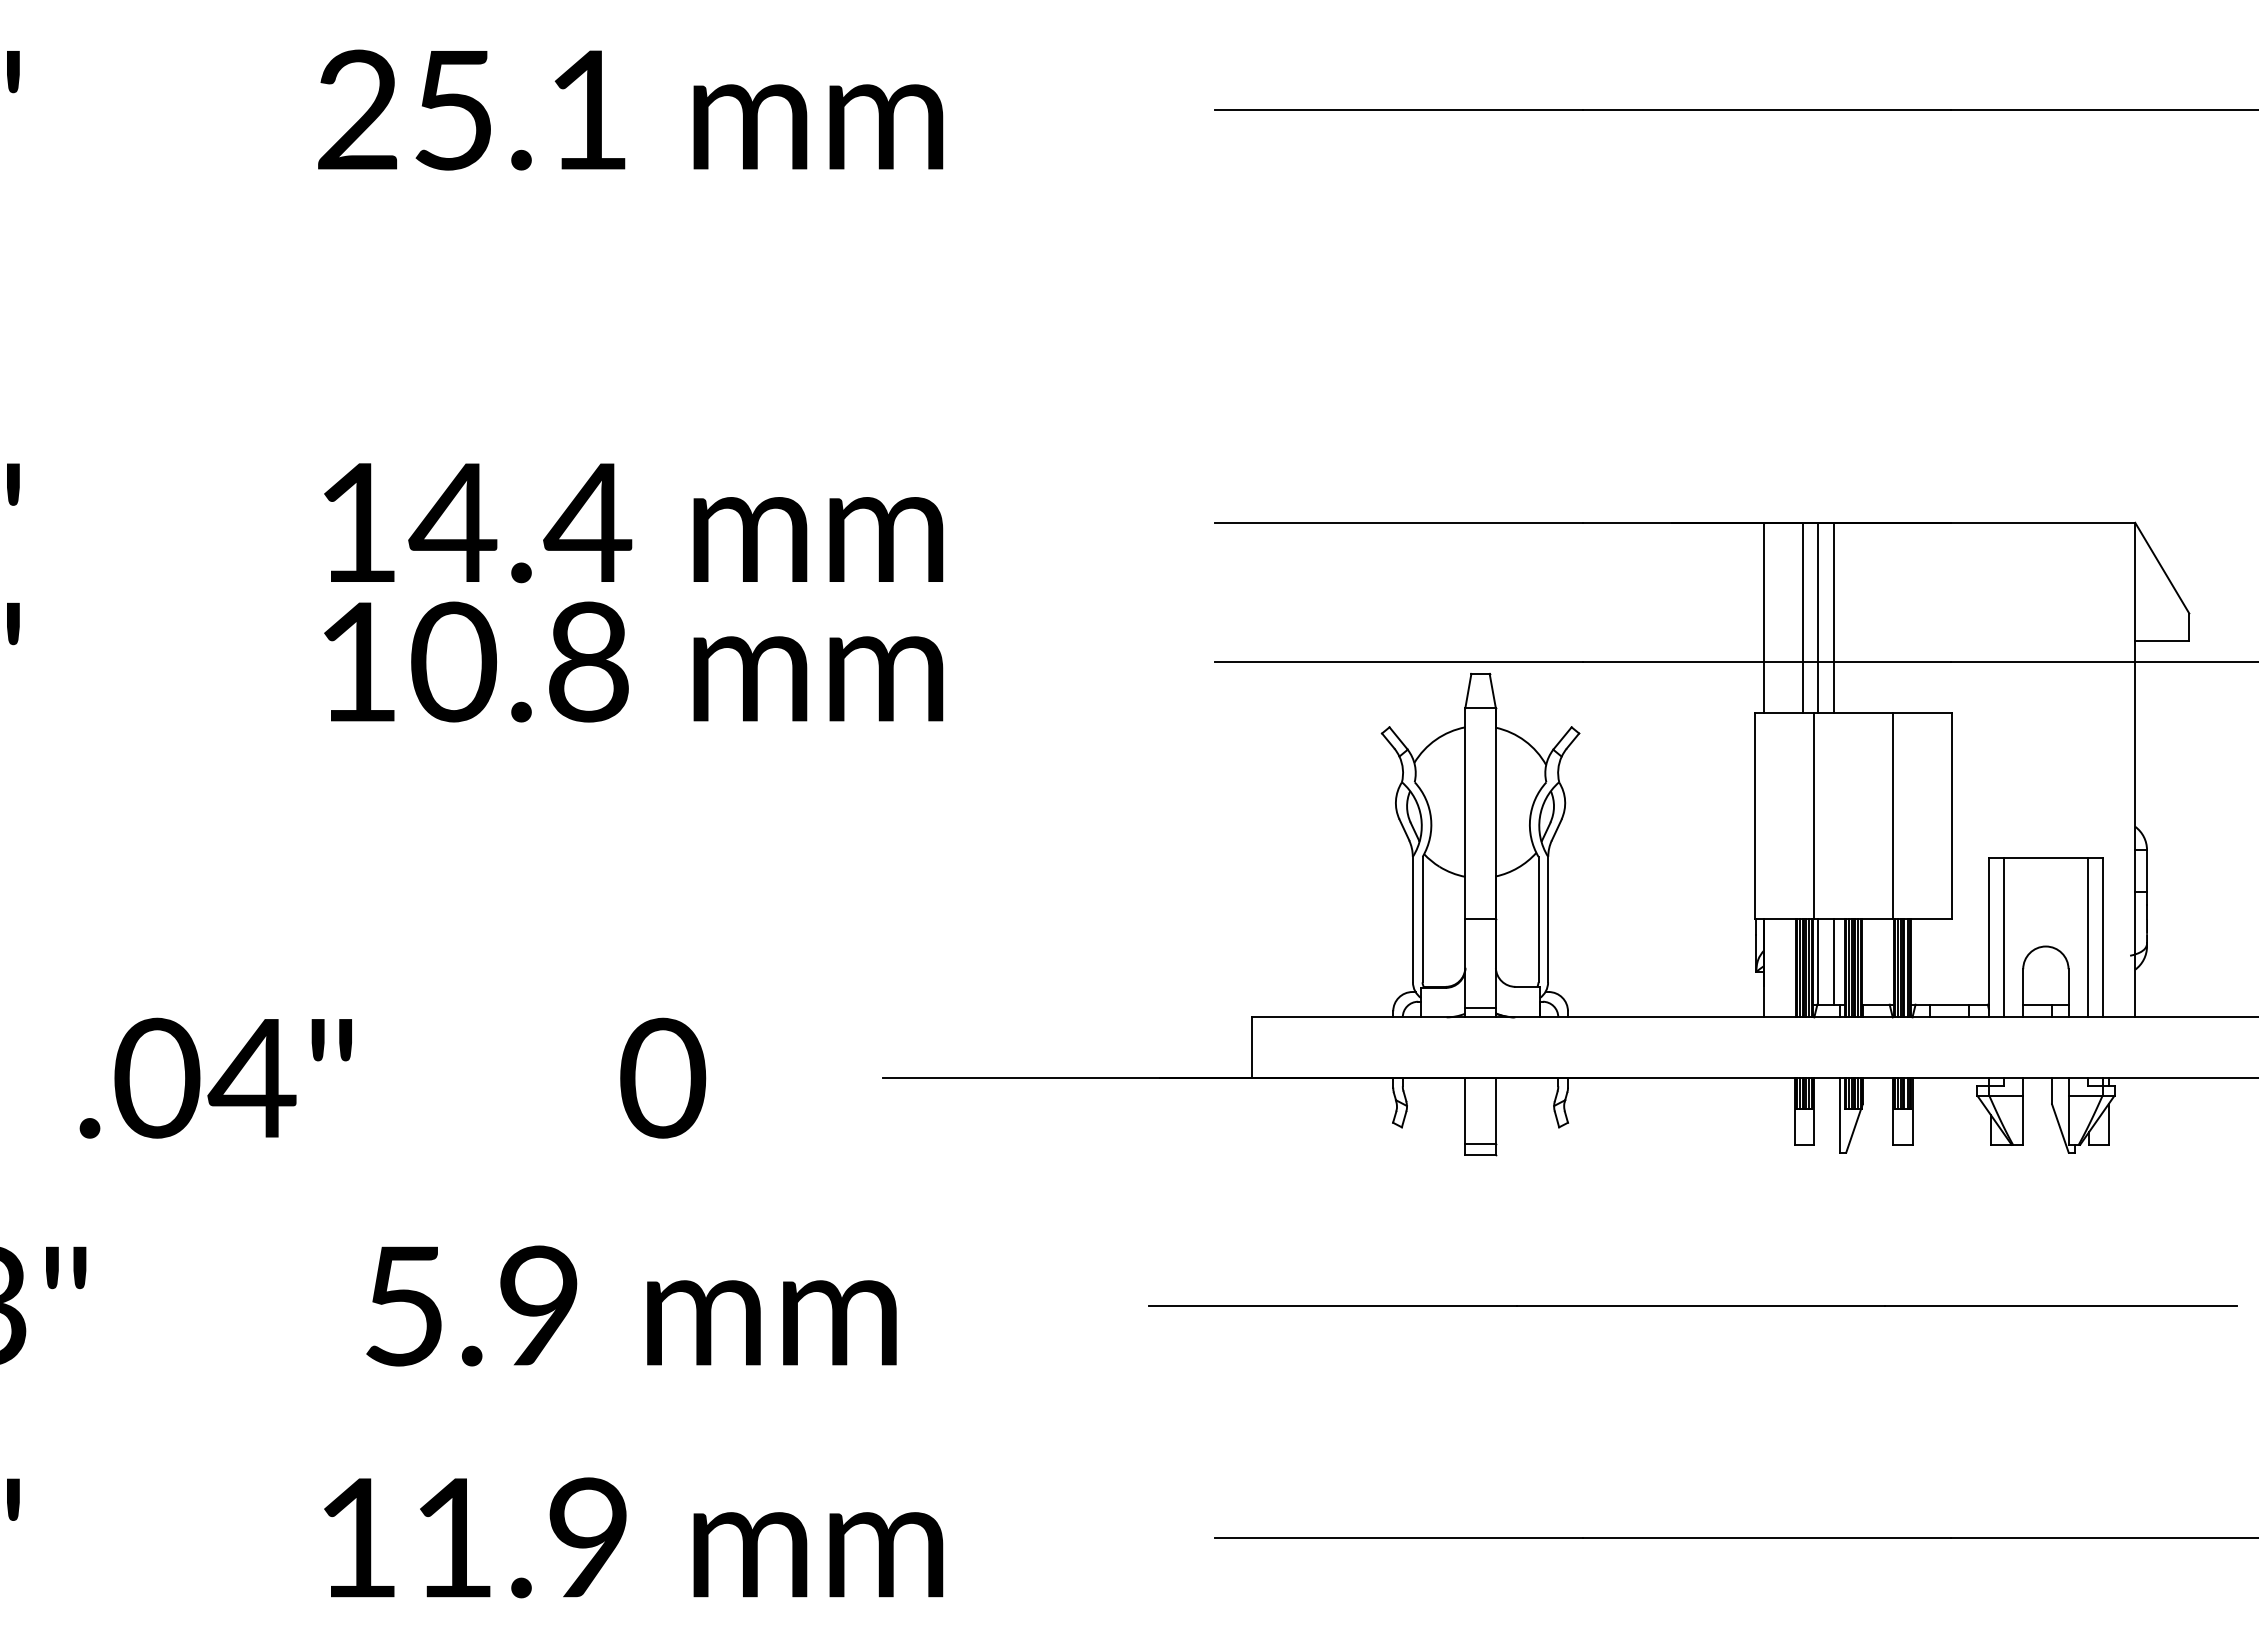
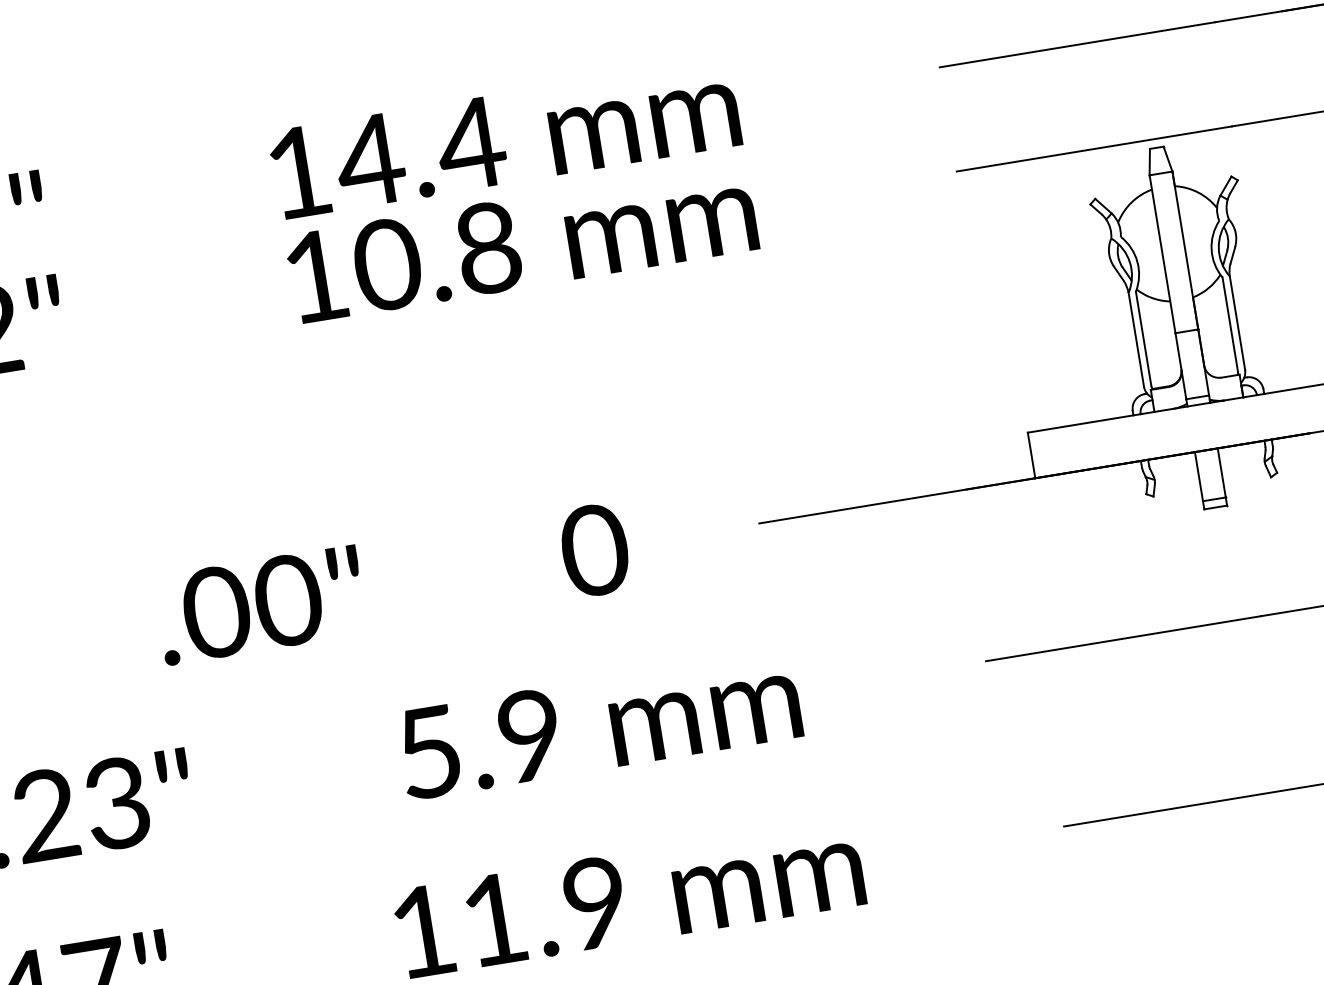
text: (251, 1077) -> (287, 600), .04" -> .00"

